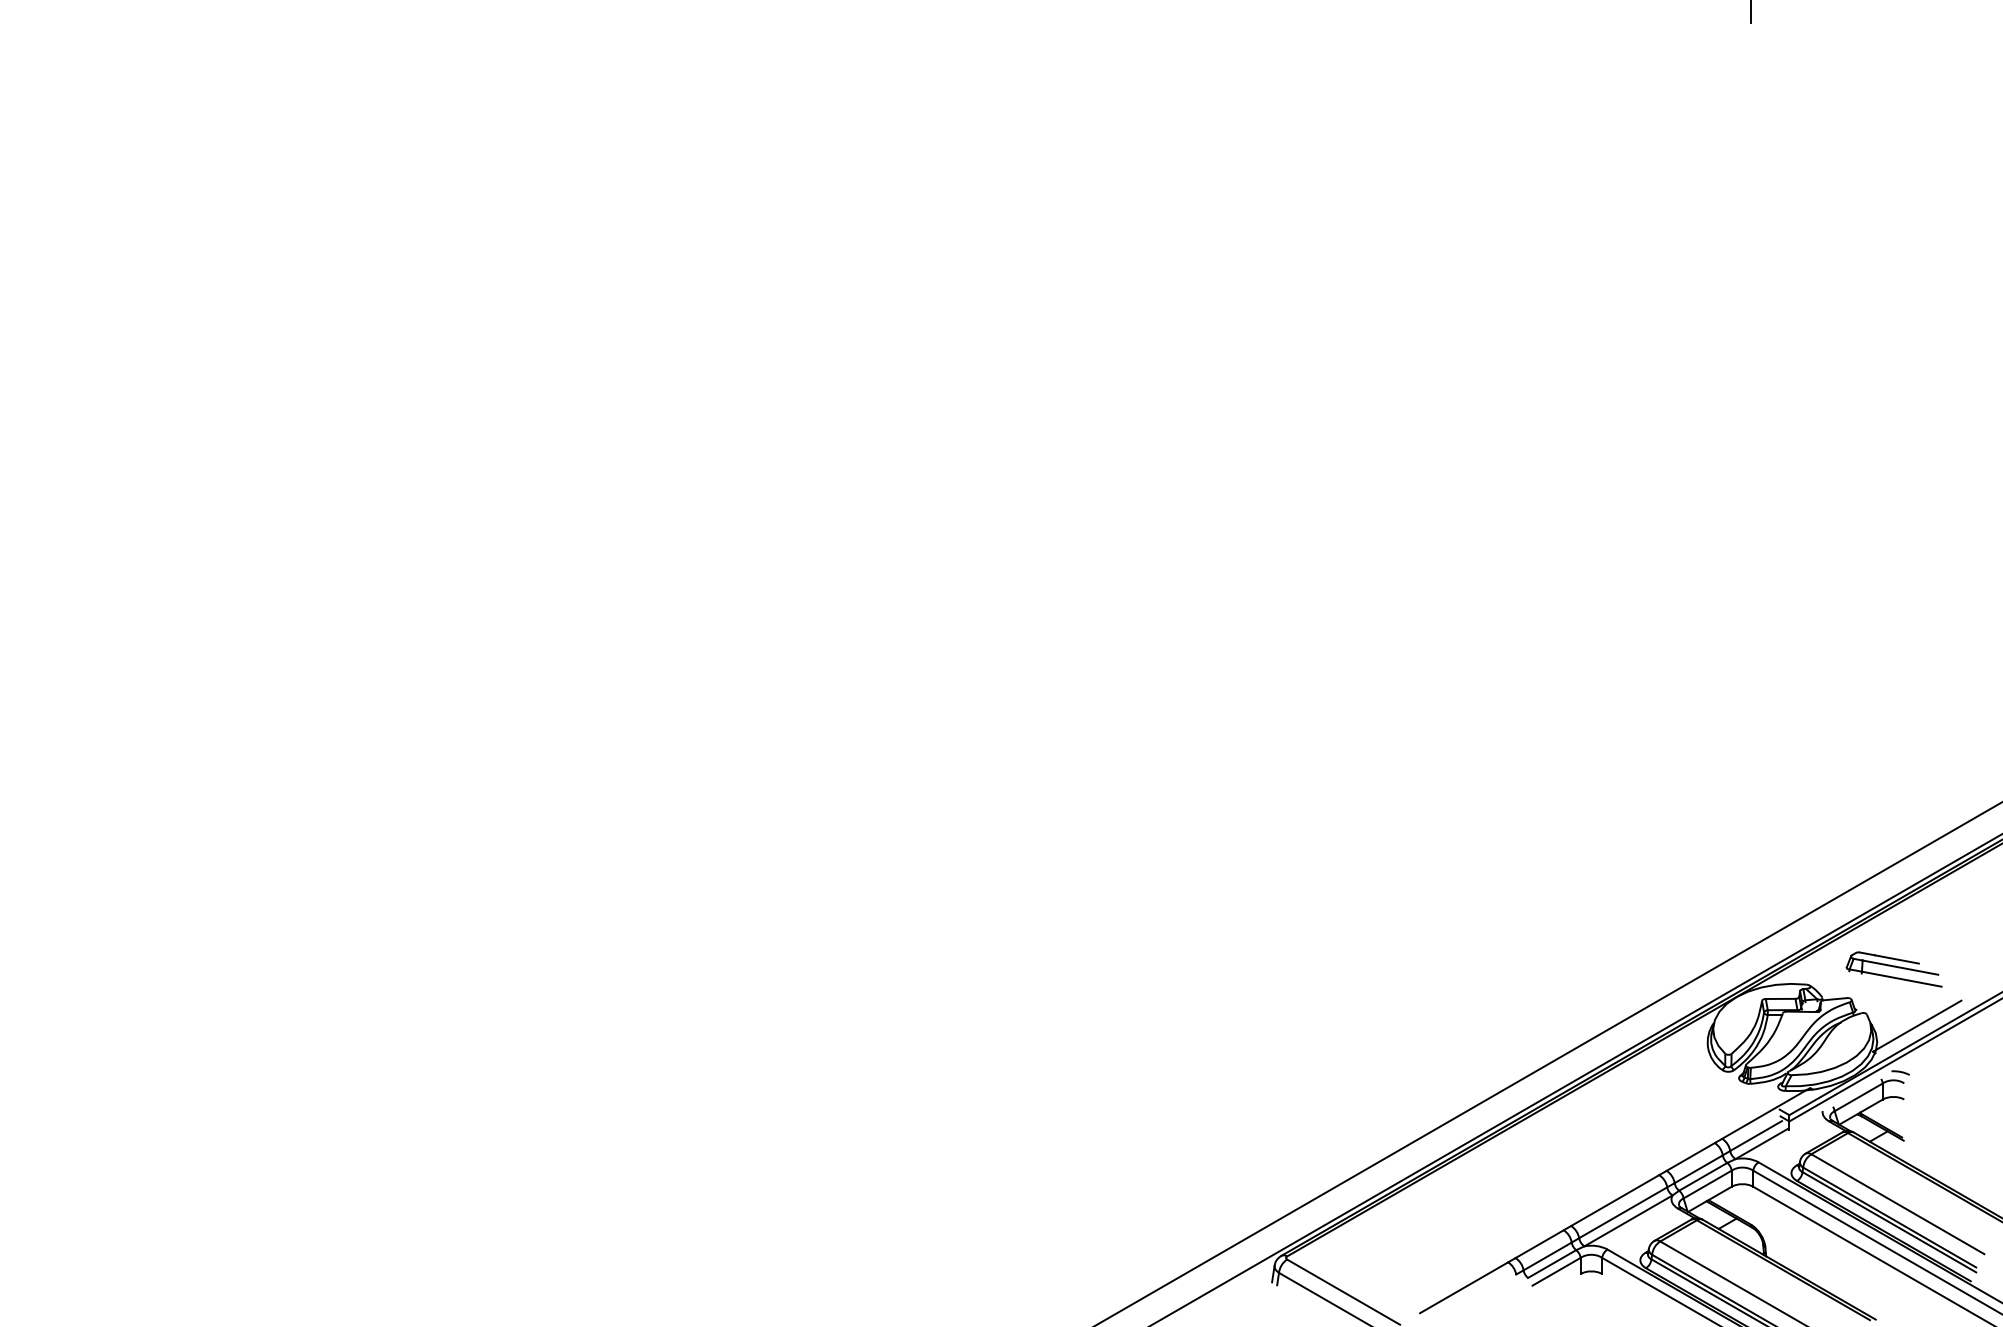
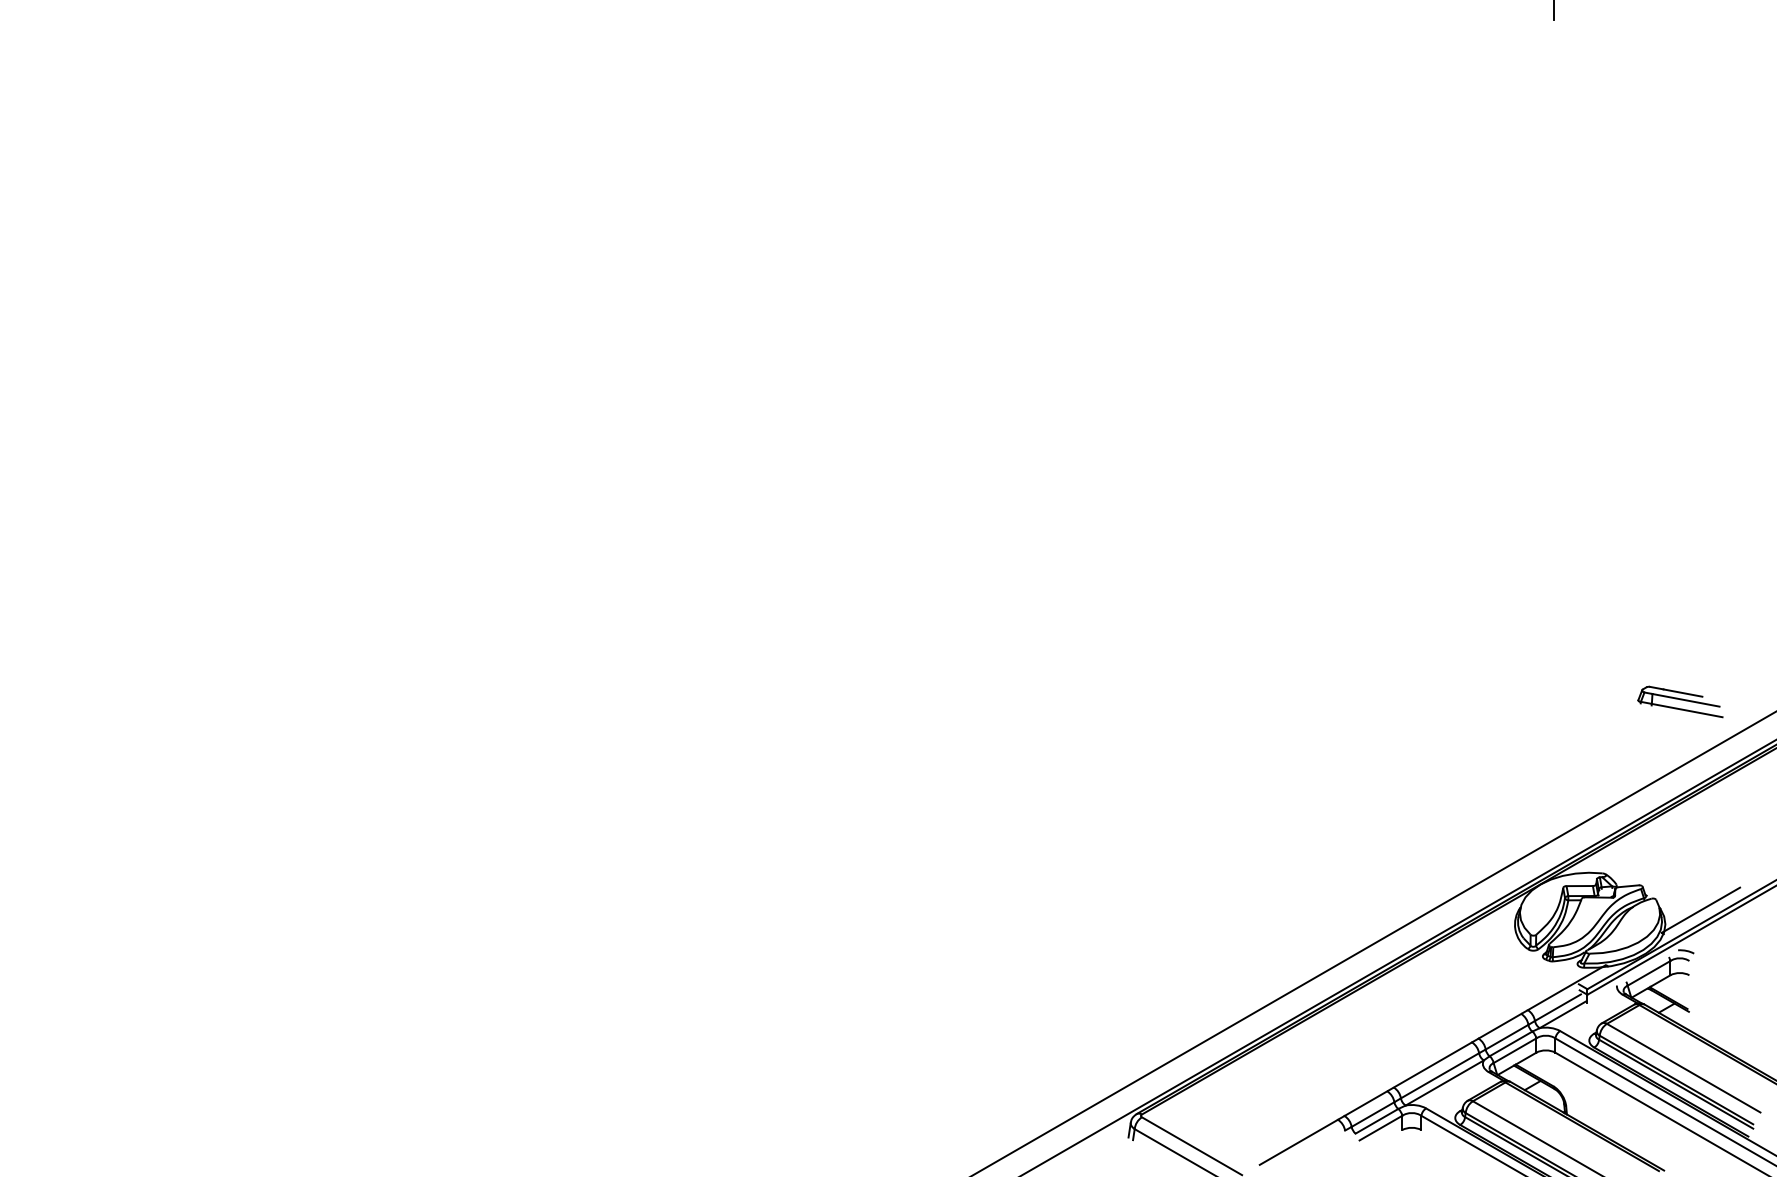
part: (1894, 968) -> (1680, 701), moved

